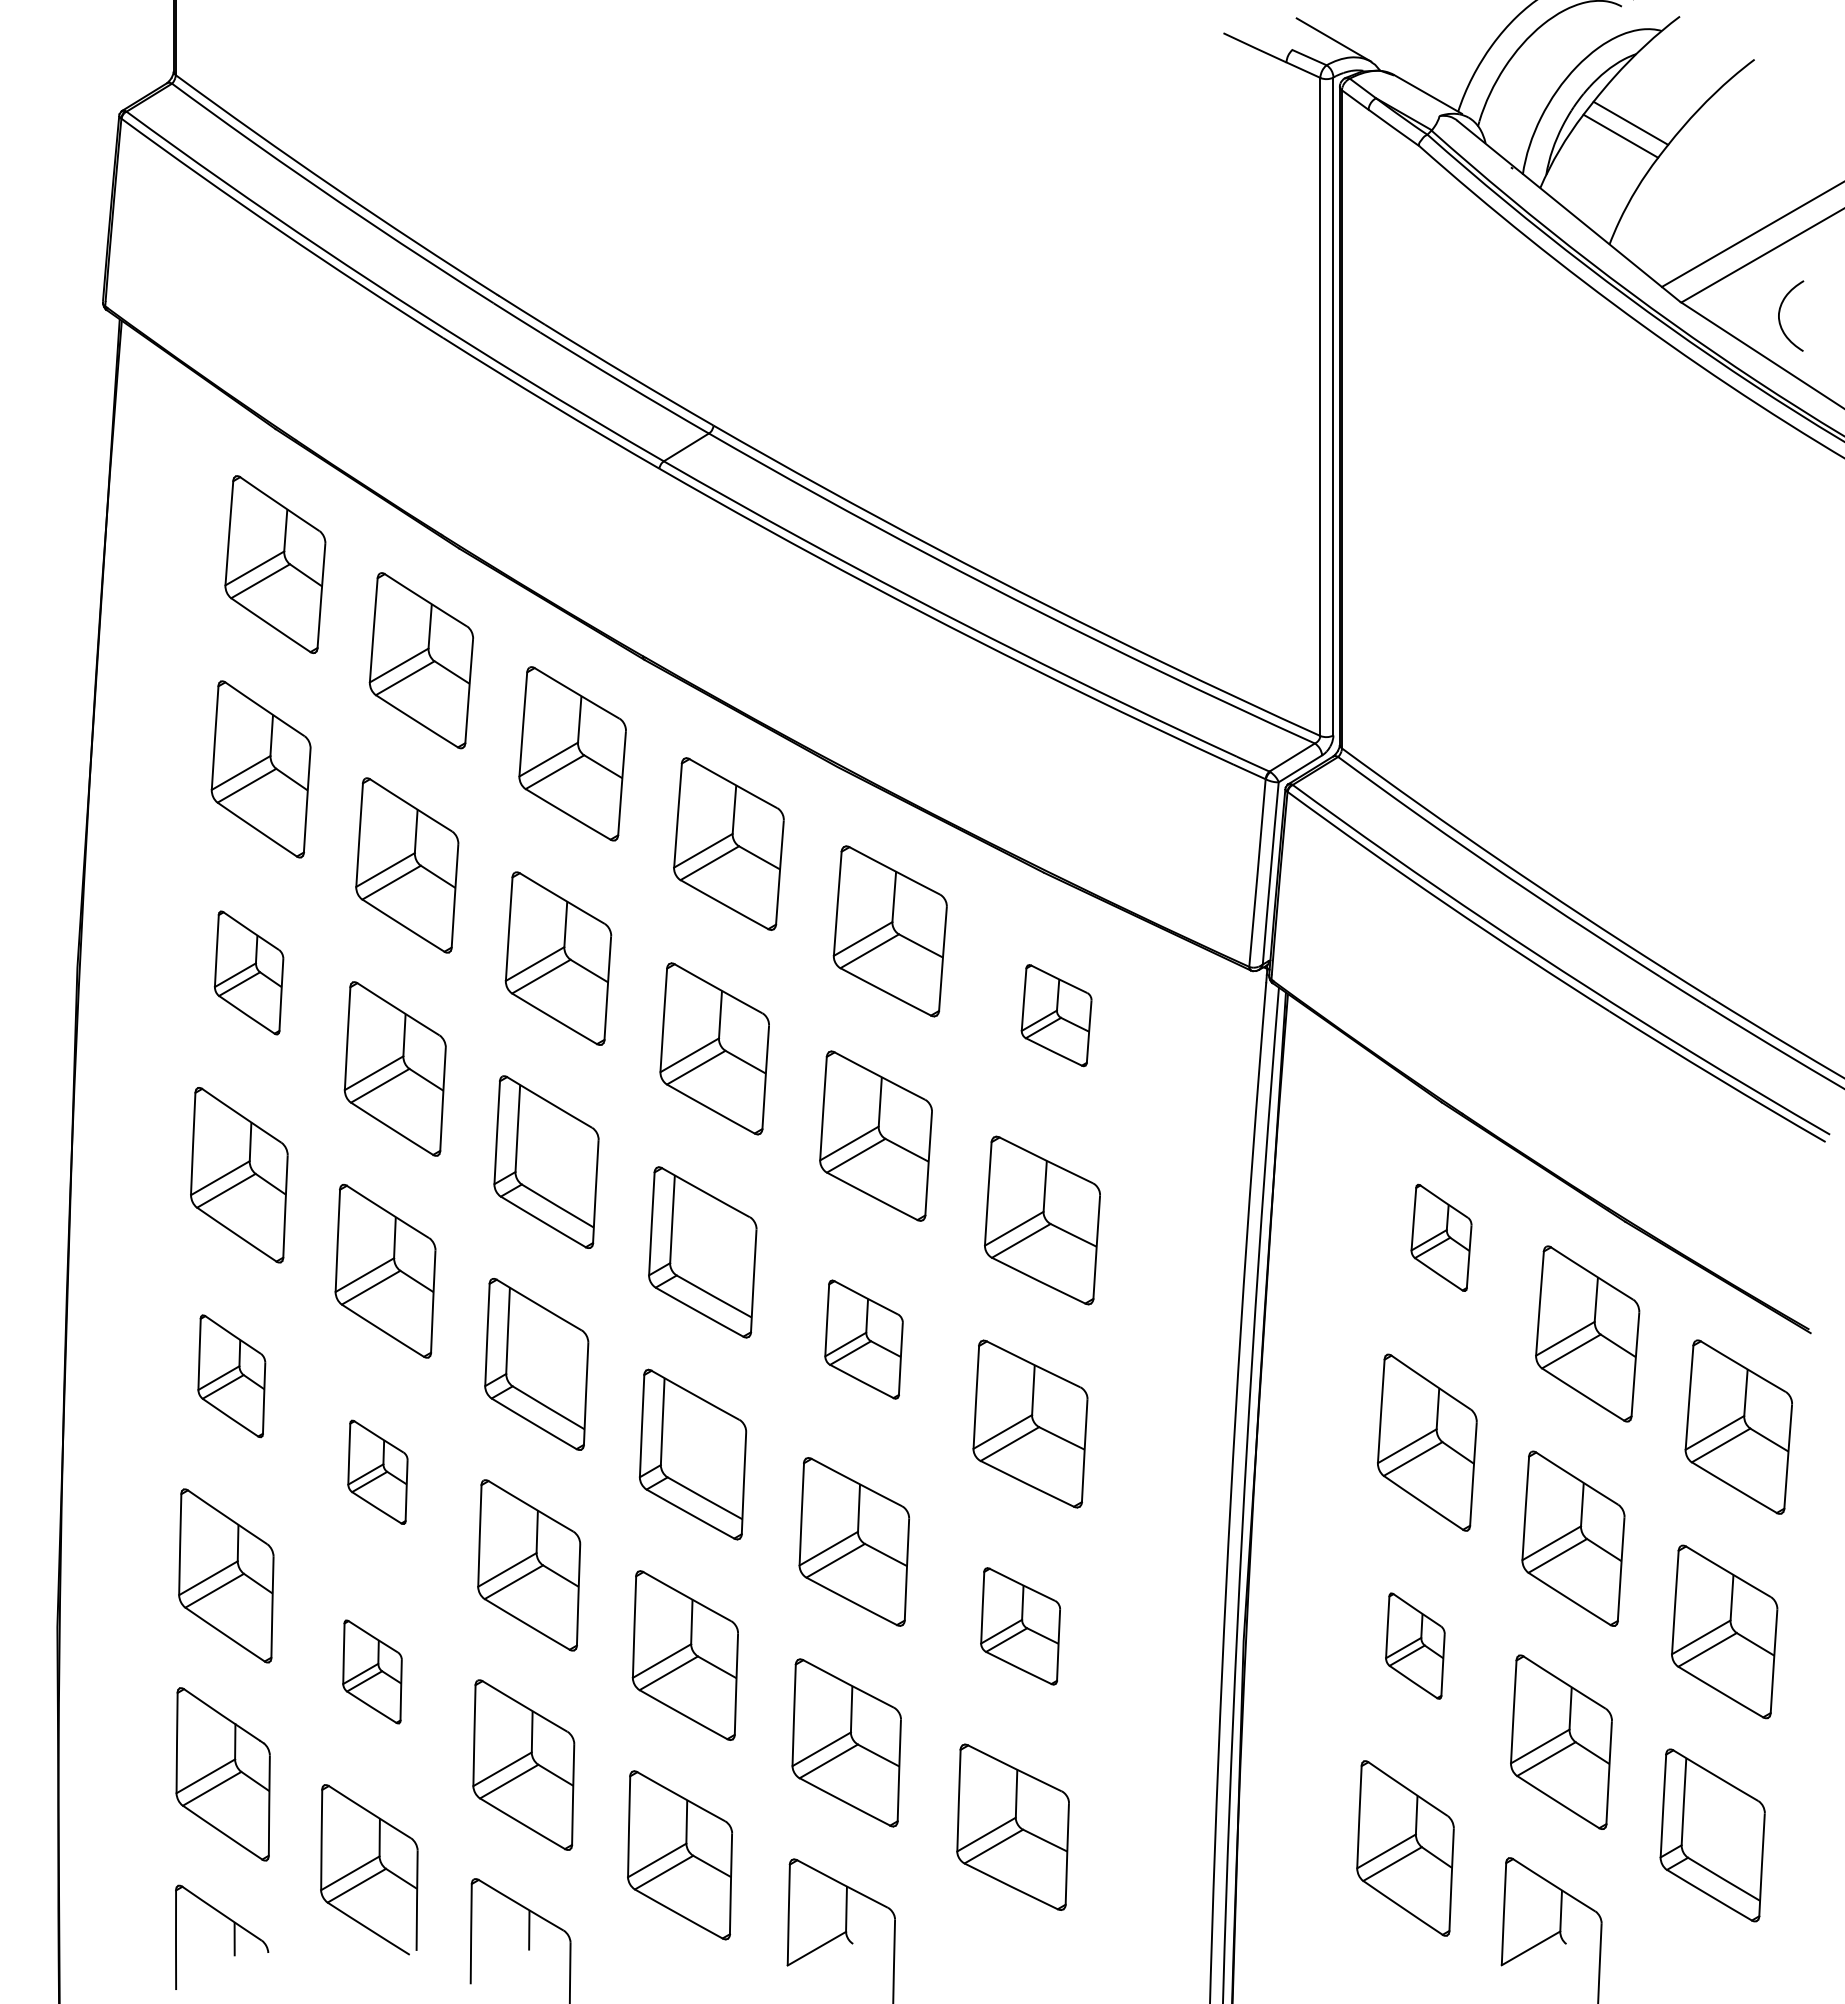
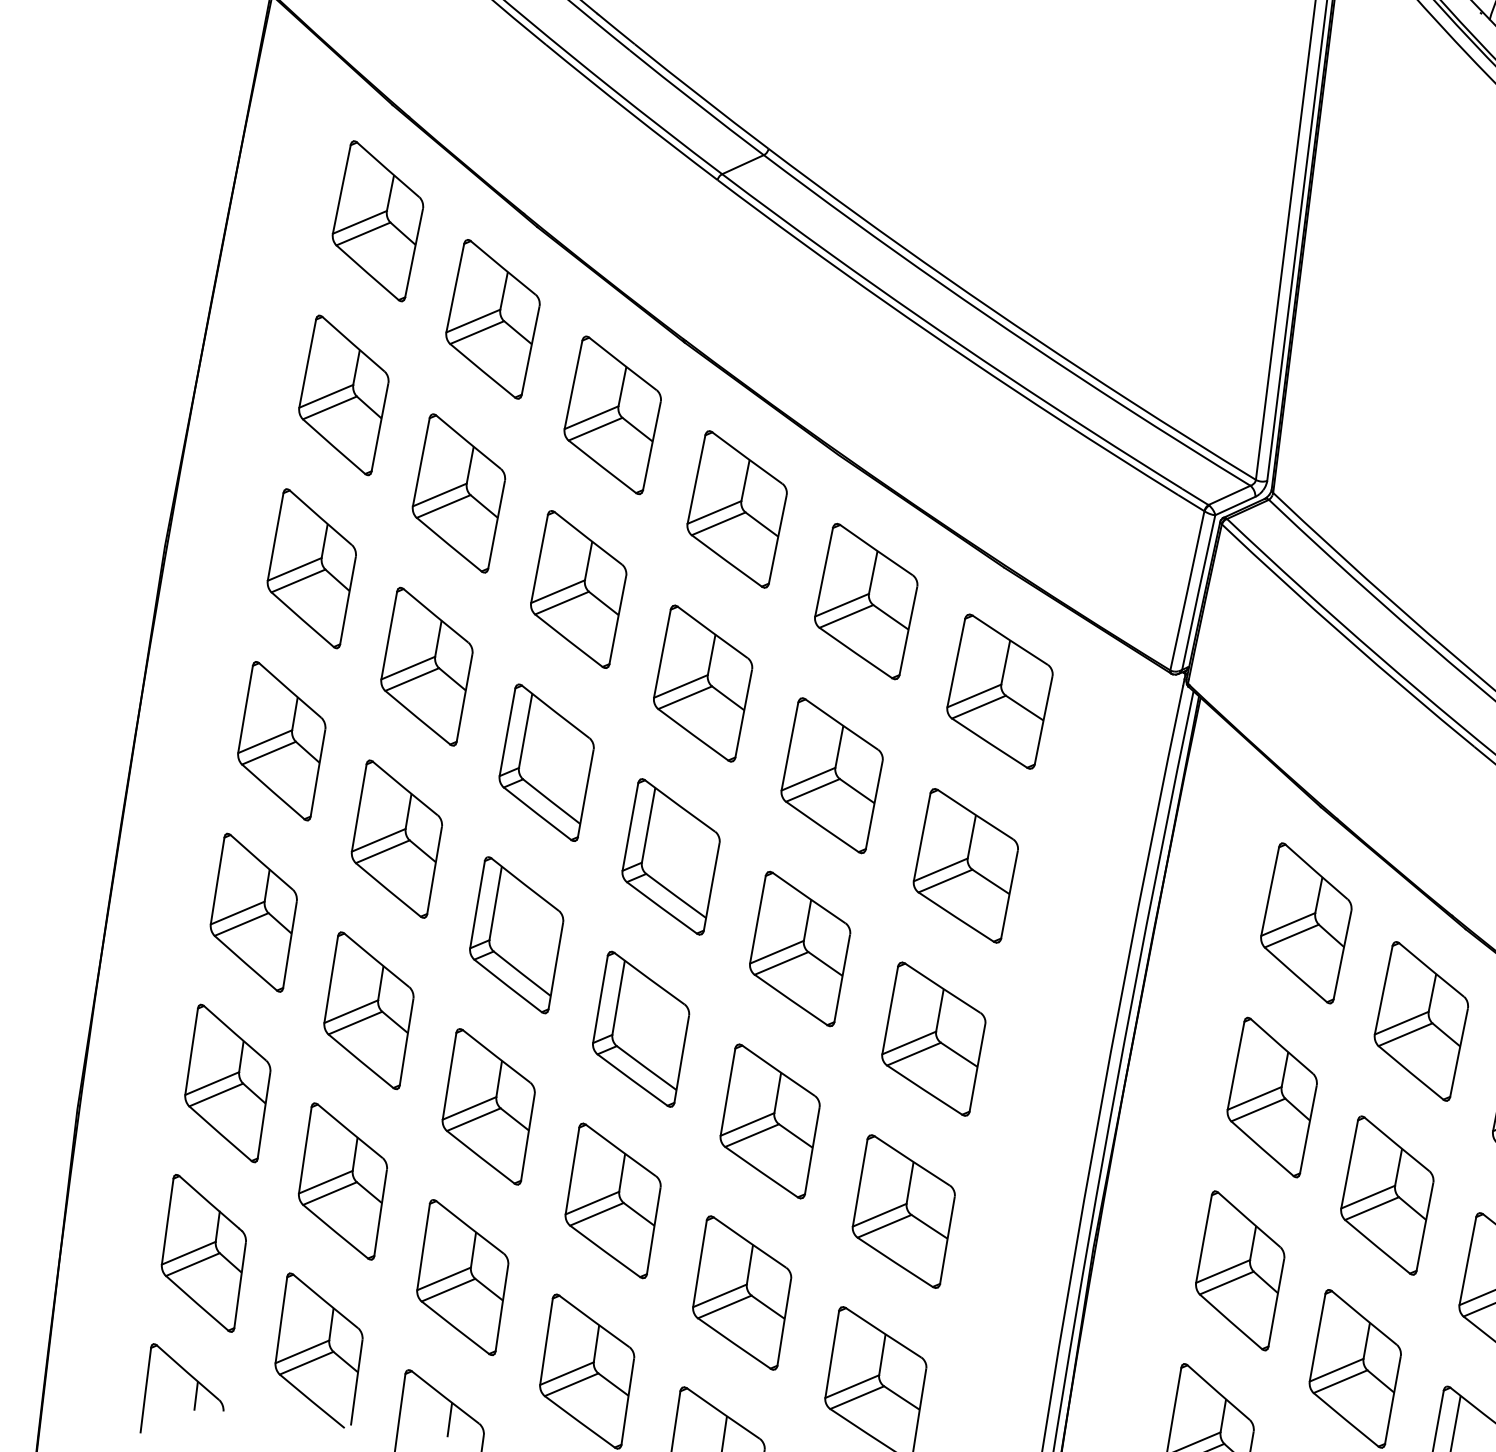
part: (248, 972) -> (311, 568), size x1.43
part: (1056, 1015) -> (999, 691), size x1.67
part: (1441, 1237) -> (1306, 923), size x1.67
part: (863, 1339) -> (799, 948), size x1.43
part: (231, 1376) -> (253, 913), size x1.43
part: (377, 1472) -> (368, 1010), size x1.67
part: (1020, 1626) -> (903, 1211), size x1.43
part: (1415, 1645) -> (1240, 1270), size x1.67
part: (372, 1671) -> (342, 1181), size x1.67

